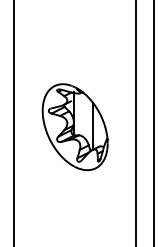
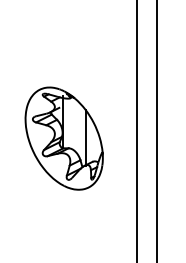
part: (74, 127) -> (63, 138), moved

